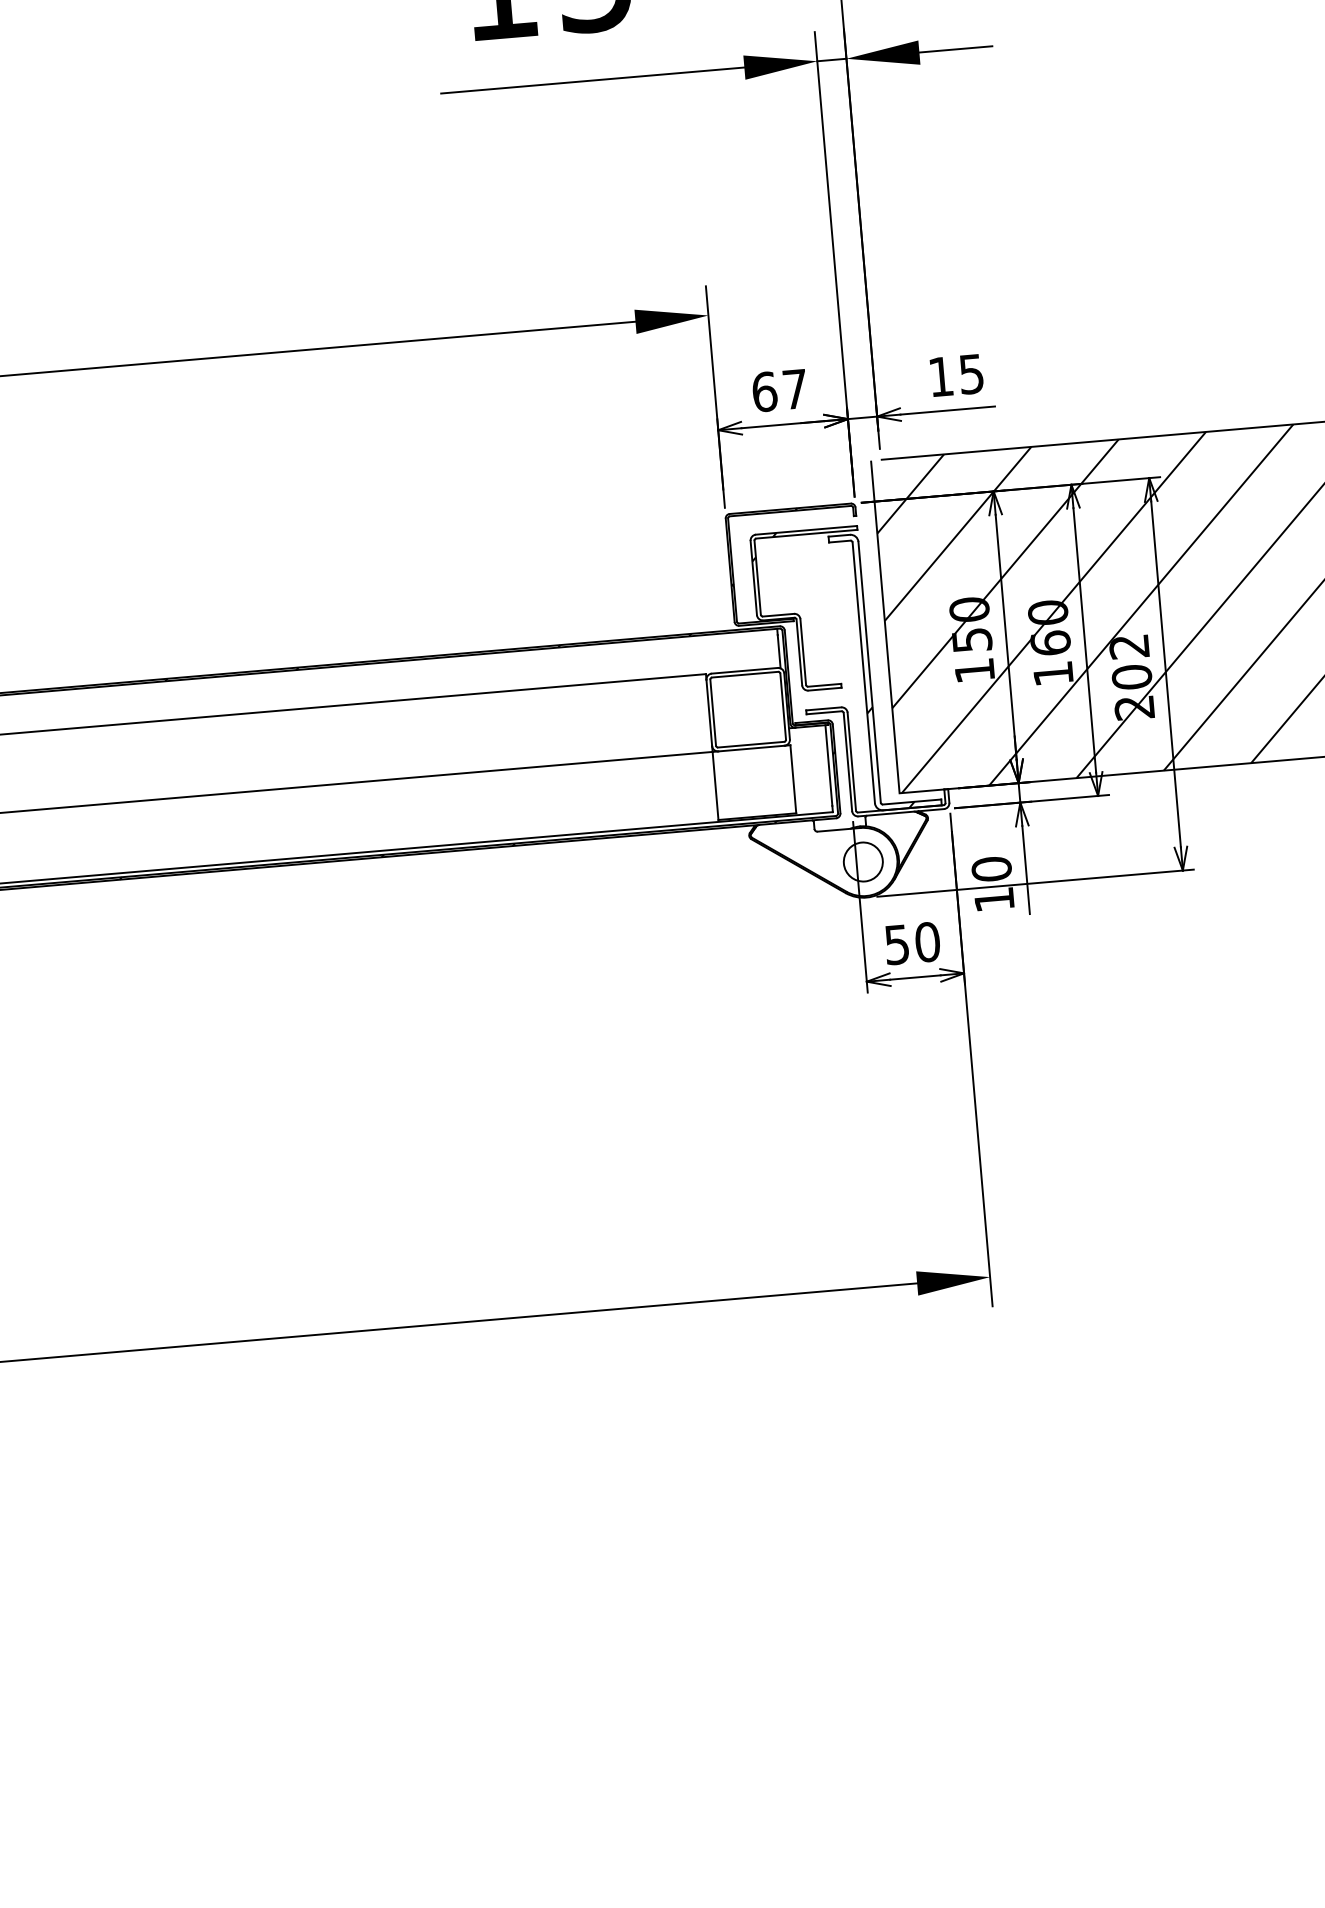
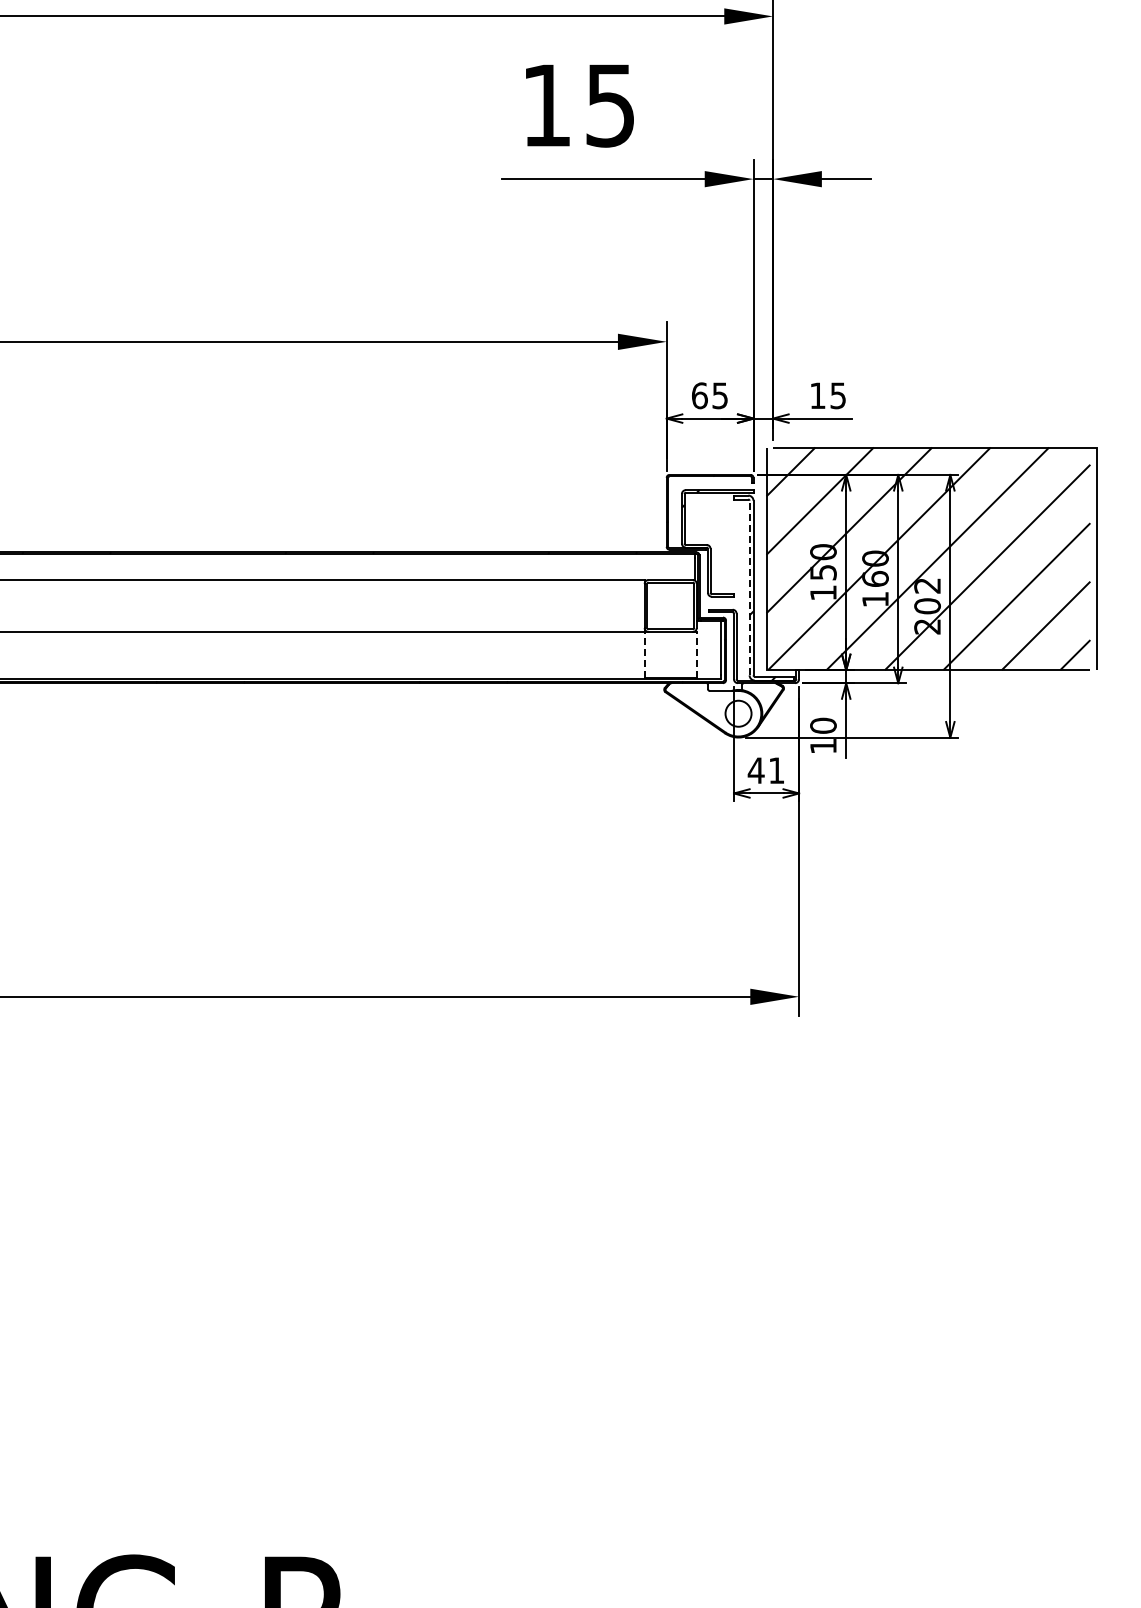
text: (794, 388) -> (719, 395), 67 -> 65
line: (863, 671) -> (749, 587), solid -> dashed
line: (792, 778) -> (696, 654), solid -> dashed
line: (715, 785) -> (644, 654), solid -> dashed
text: (910, 943) -> (765, 770), 50 -> 41

